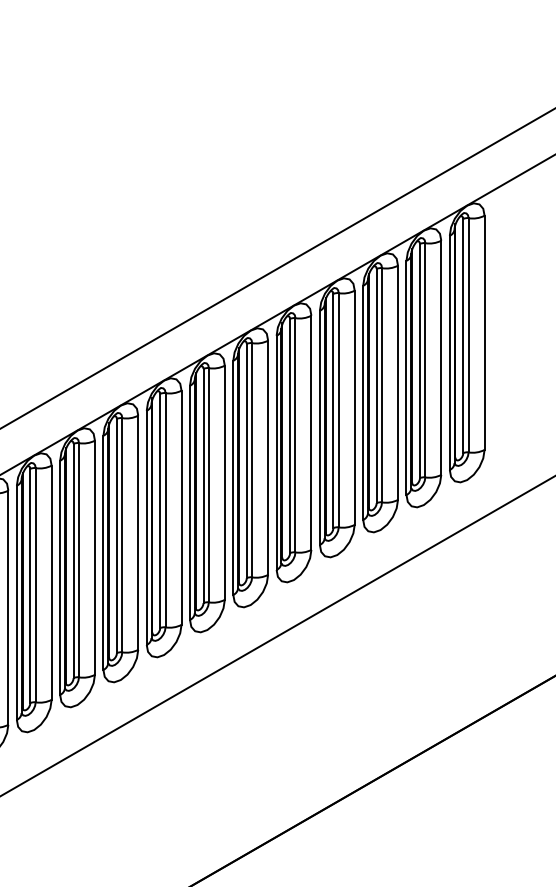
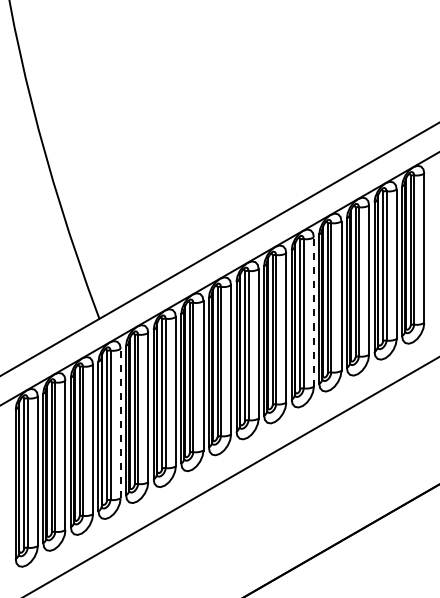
line: (310, 433) -> (313, 312), solid -> dashed
line: (8, 607) -> (120, 423), solid -> dashed

